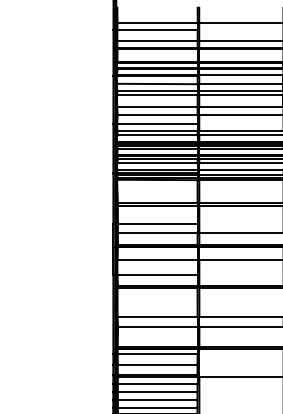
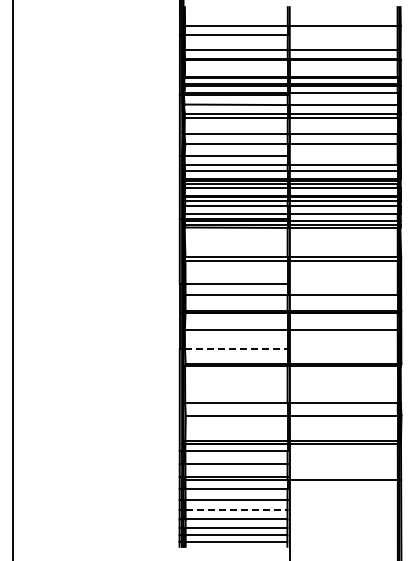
line: (157, 274) -> (236, 348), solid -> dashed
line: (157, 400) -> (236, 510), solid -> dashed

